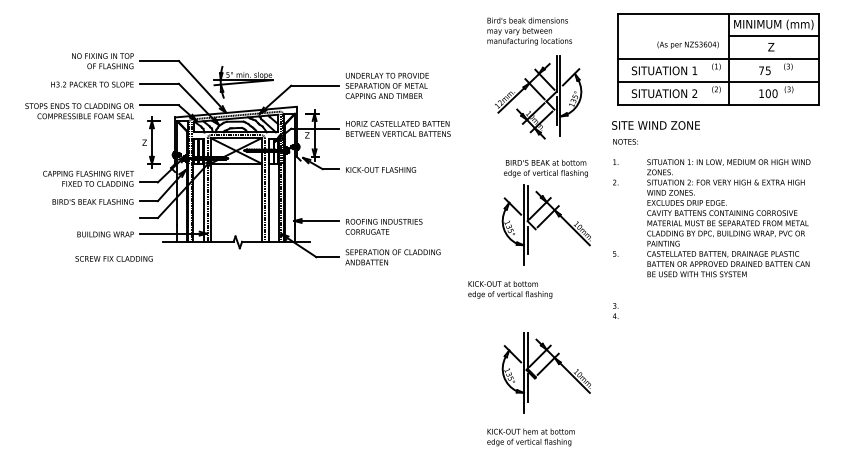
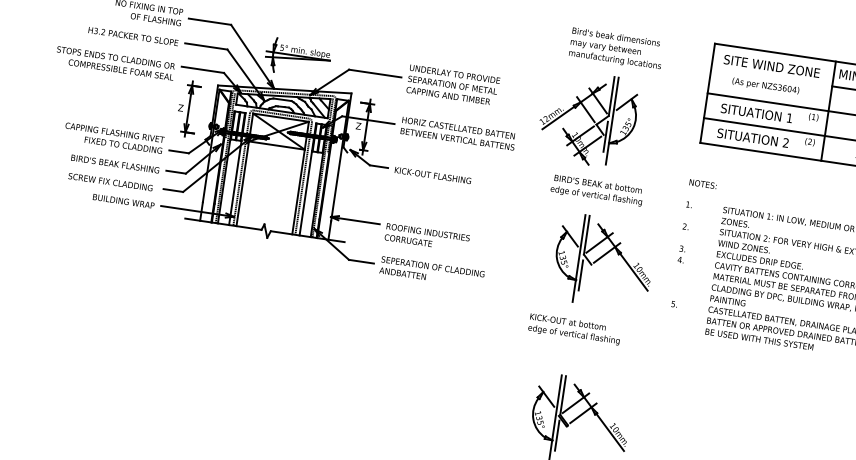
text: (687, 44) -> (765, 85), moved
part: (538, 97) -> (588, 119), moved
text: (655, 125) -> (771, 66), moved
text: (545, 168) -> (596, 190), moved
text: (113, 258) -> (109, 181), moved
text: (510, 289) -> (575, 329), moved
text: (615, 310) -> (681, 253), moved

